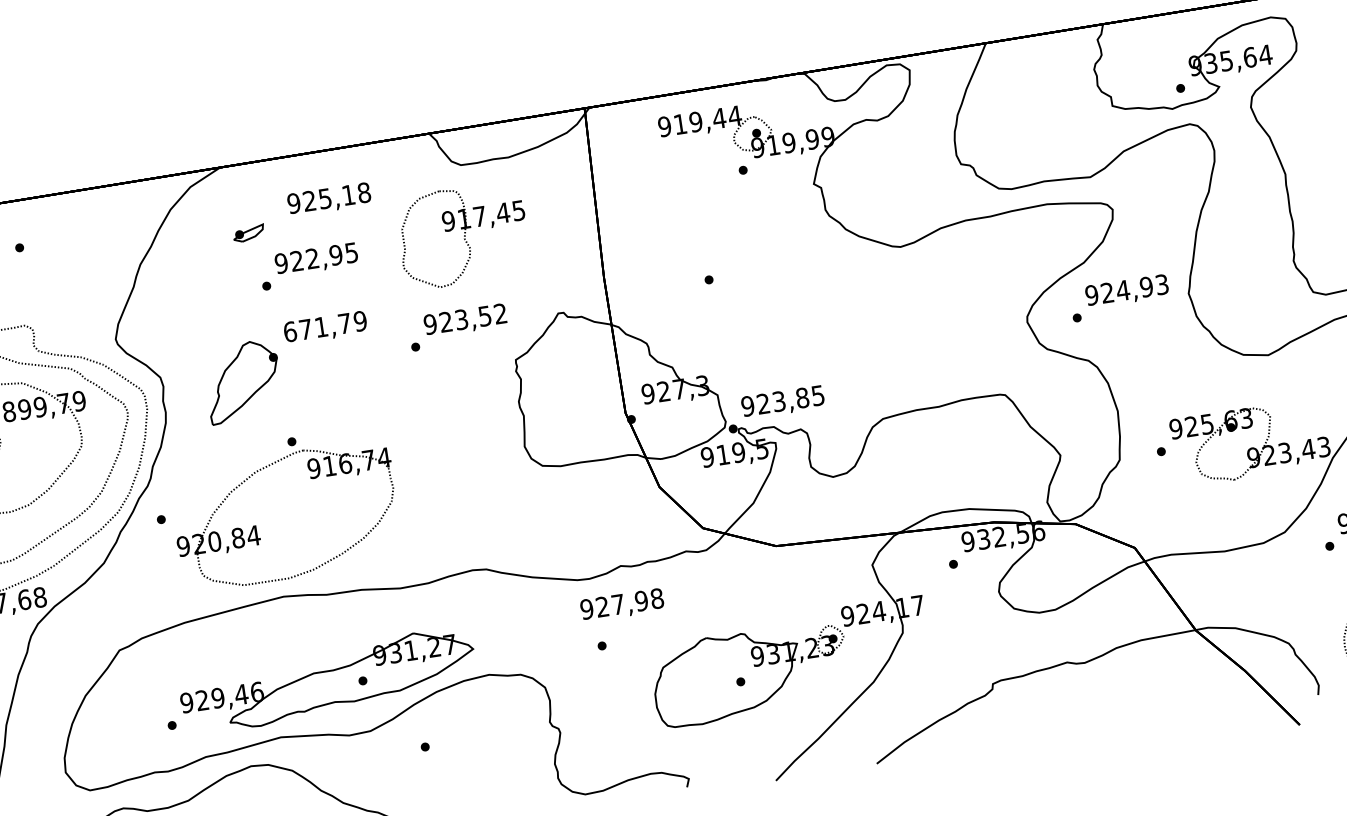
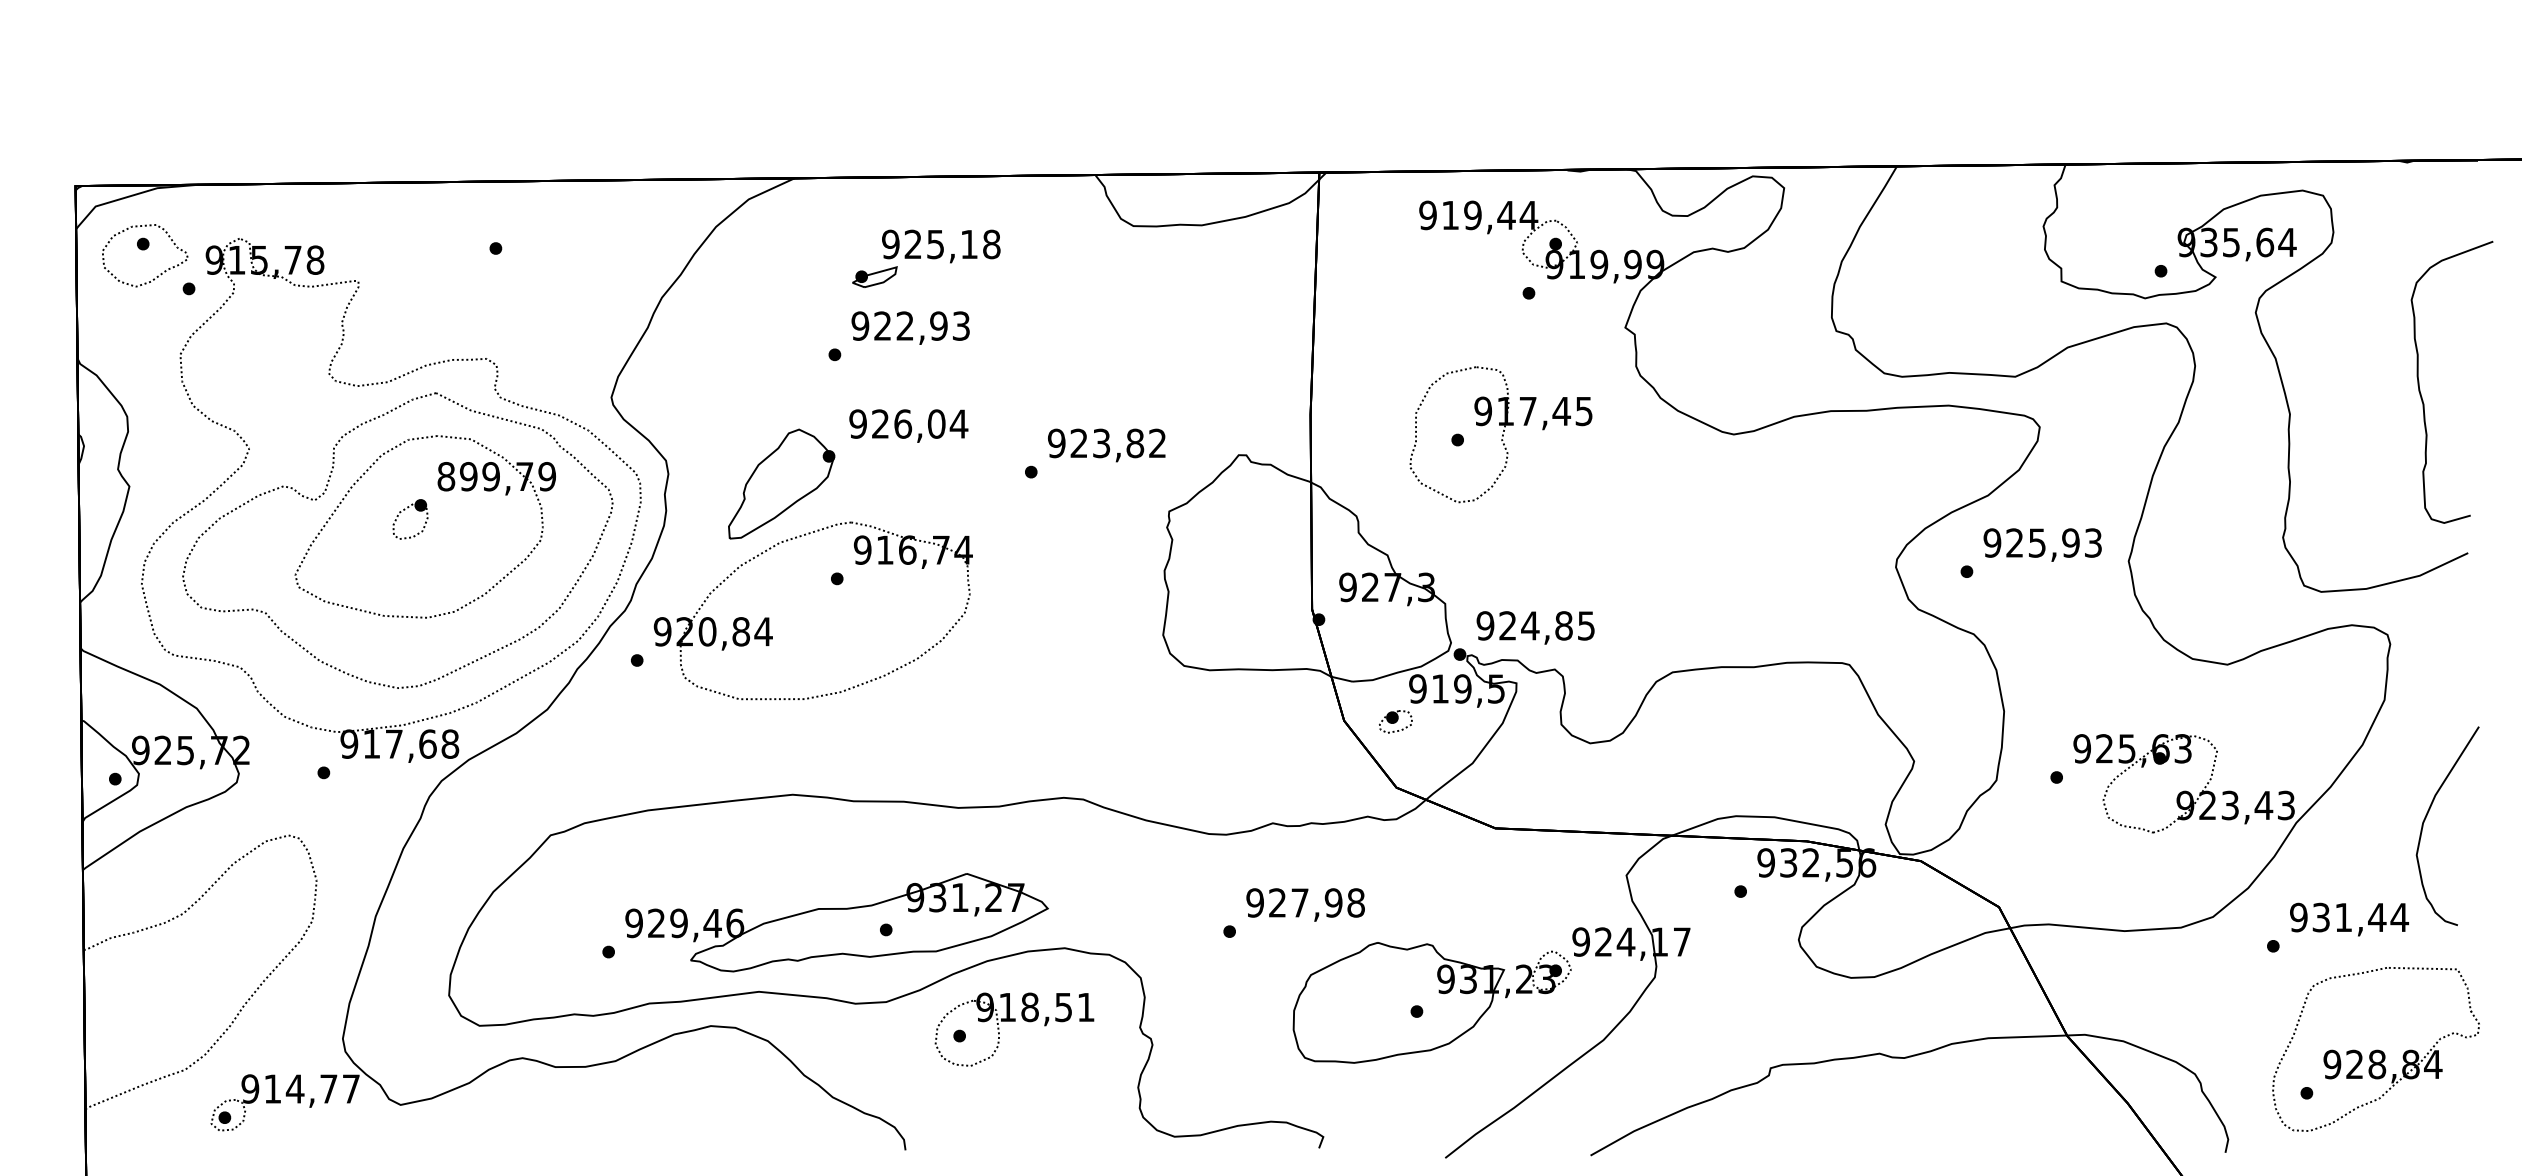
part: (248, 233) -> (874, 276), moved
part: (463, 235) -> (1500, 434), moved
text: (351, 252) -> (961, 325), 922,95 -> 922,93
text: (1123, 290) -> (2037, 542), 924,93 -> 925,93
text: (485, 316) -> (1135, 443), 923,52 -> 923,82
text: (325, 326) -> (908, 423), 671,79 -> 926,04
text: (779, 401) -> (1530, 625), 923,85 -> 924,85
part: (695, 482) -> (1395, 721), added
part: (256, 525) -> (769, 617), moved
text: (622, 605) -> (1305, 904), moved
part: (461, 731) -> (1014, 1021), added

